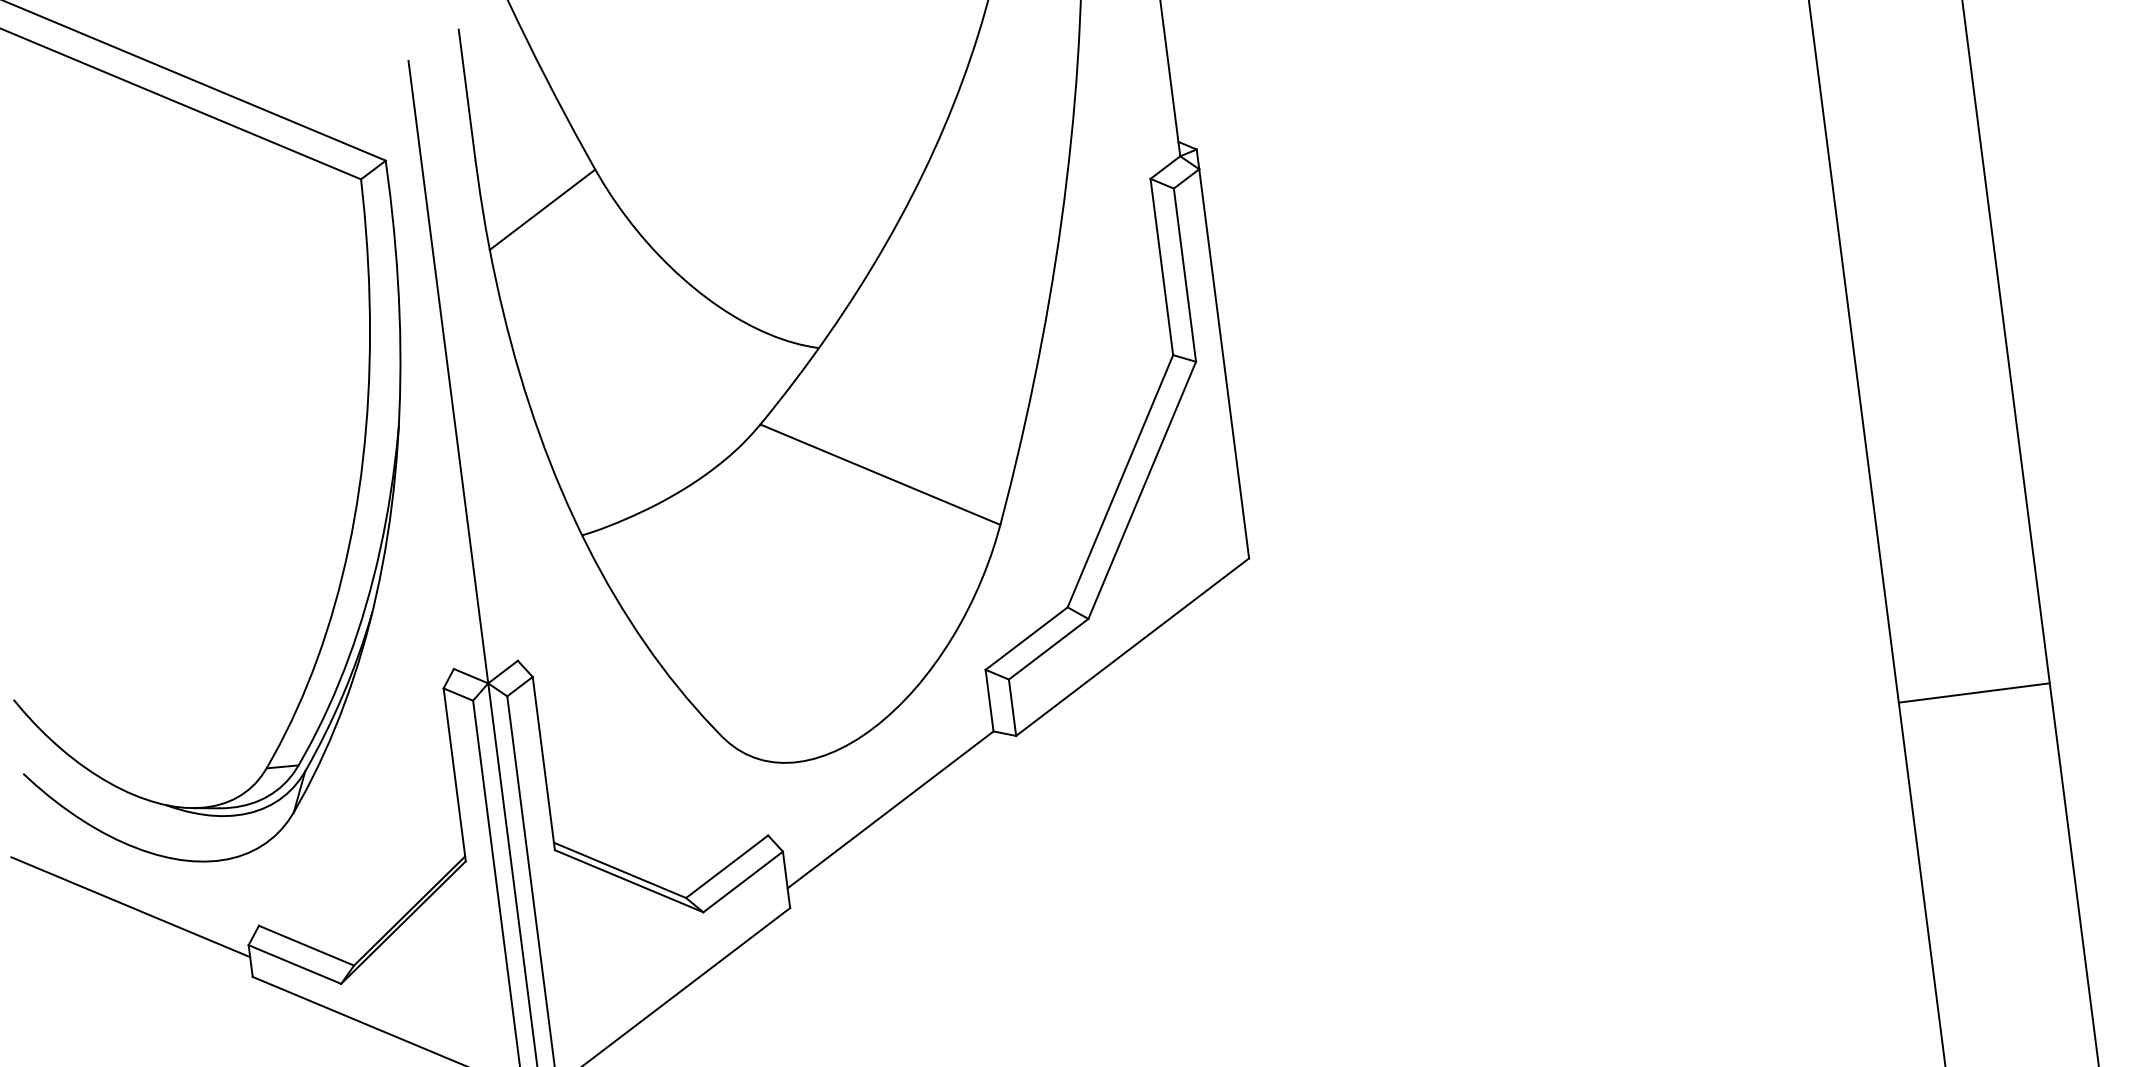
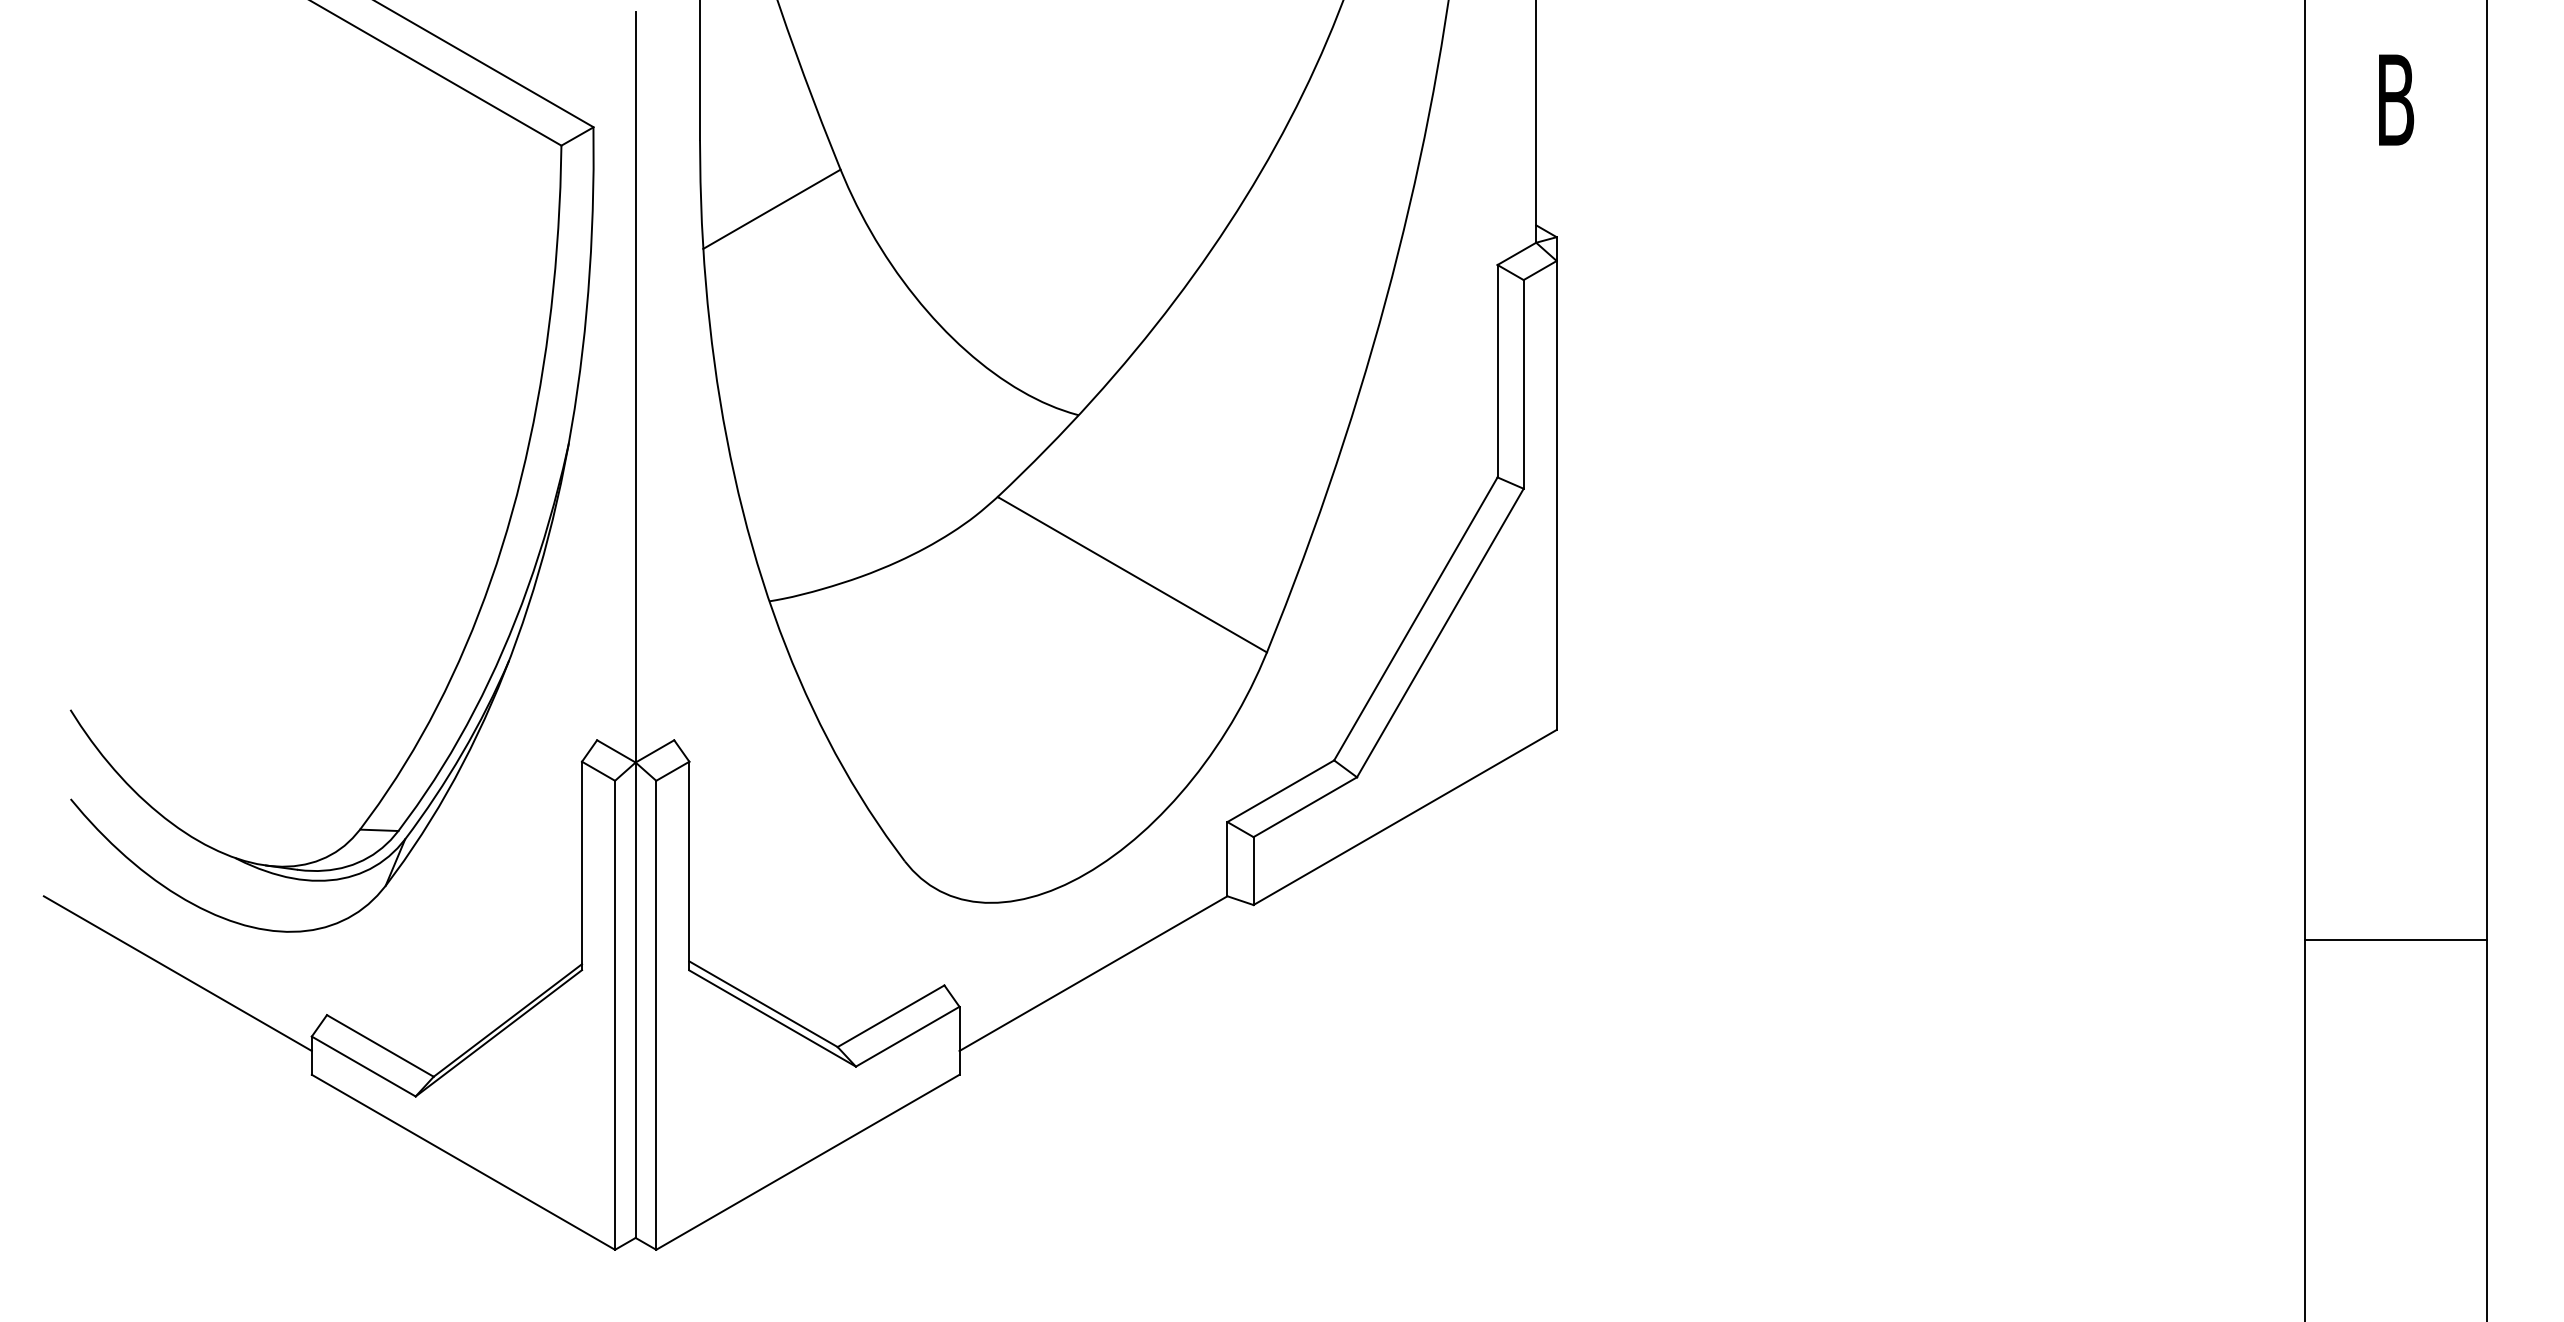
line: (1974, 692) -> (2396, 939), moved

